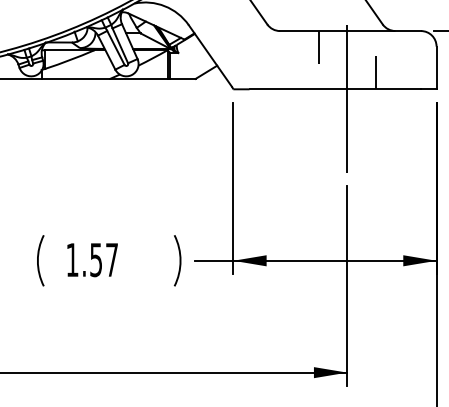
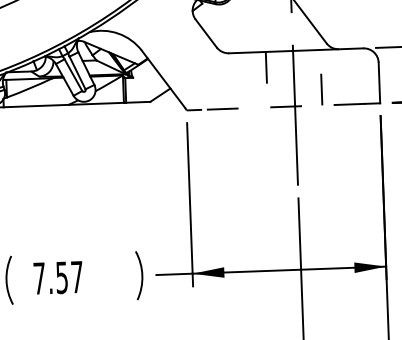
line: (335, 89) -> (283, 107), solid -> dashed
text: (72, 259) -> (39, 278), 1.57 -> 7.57

